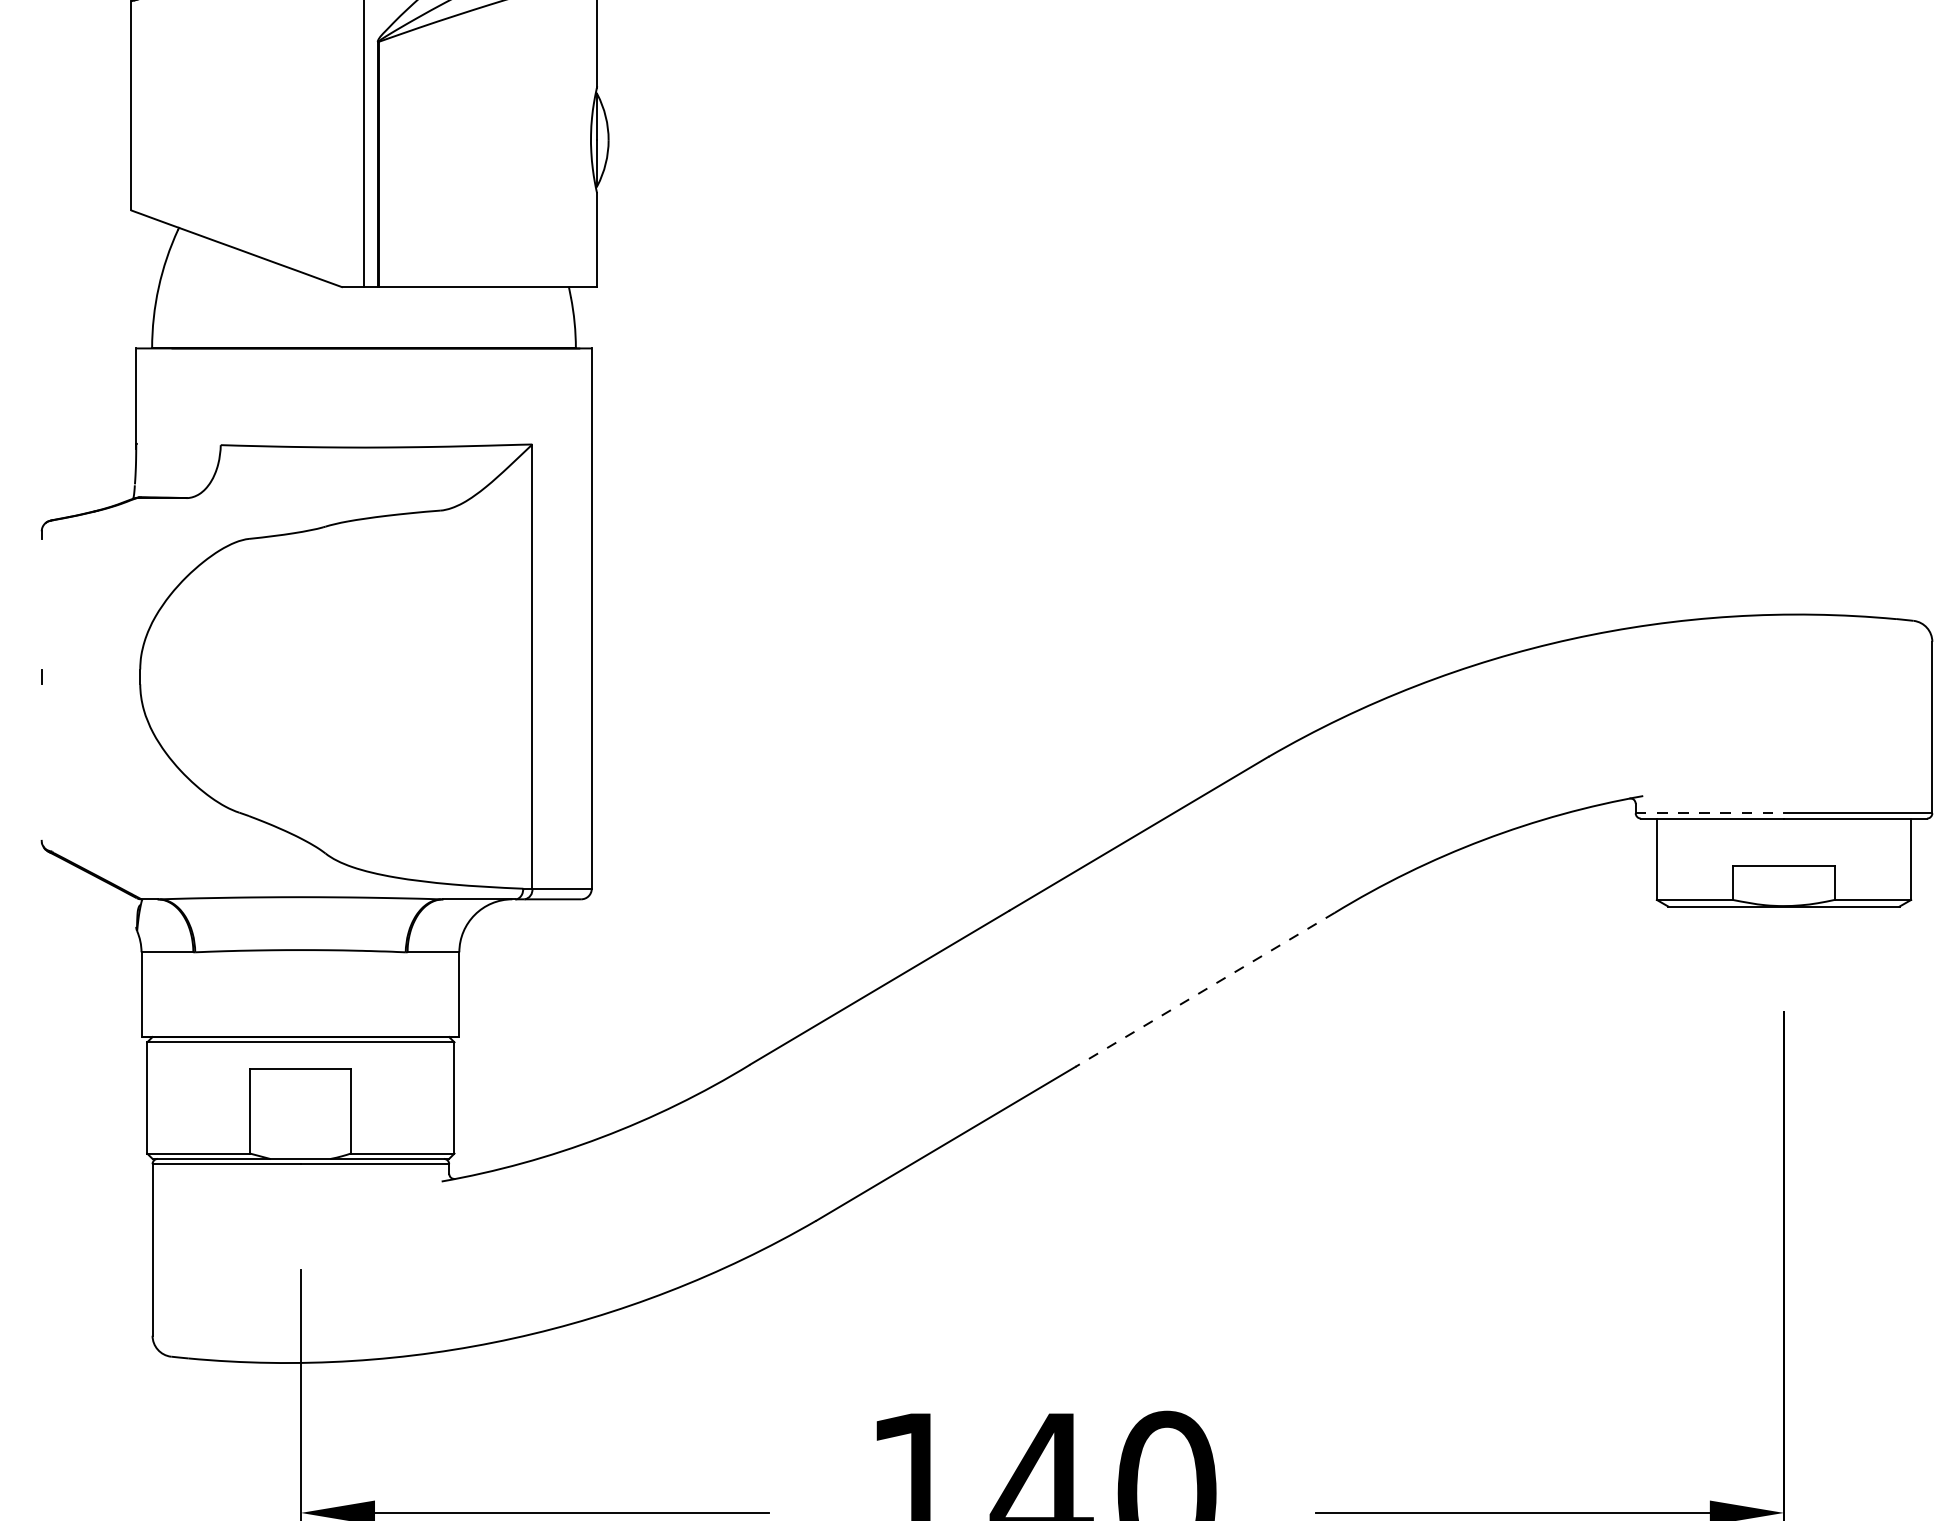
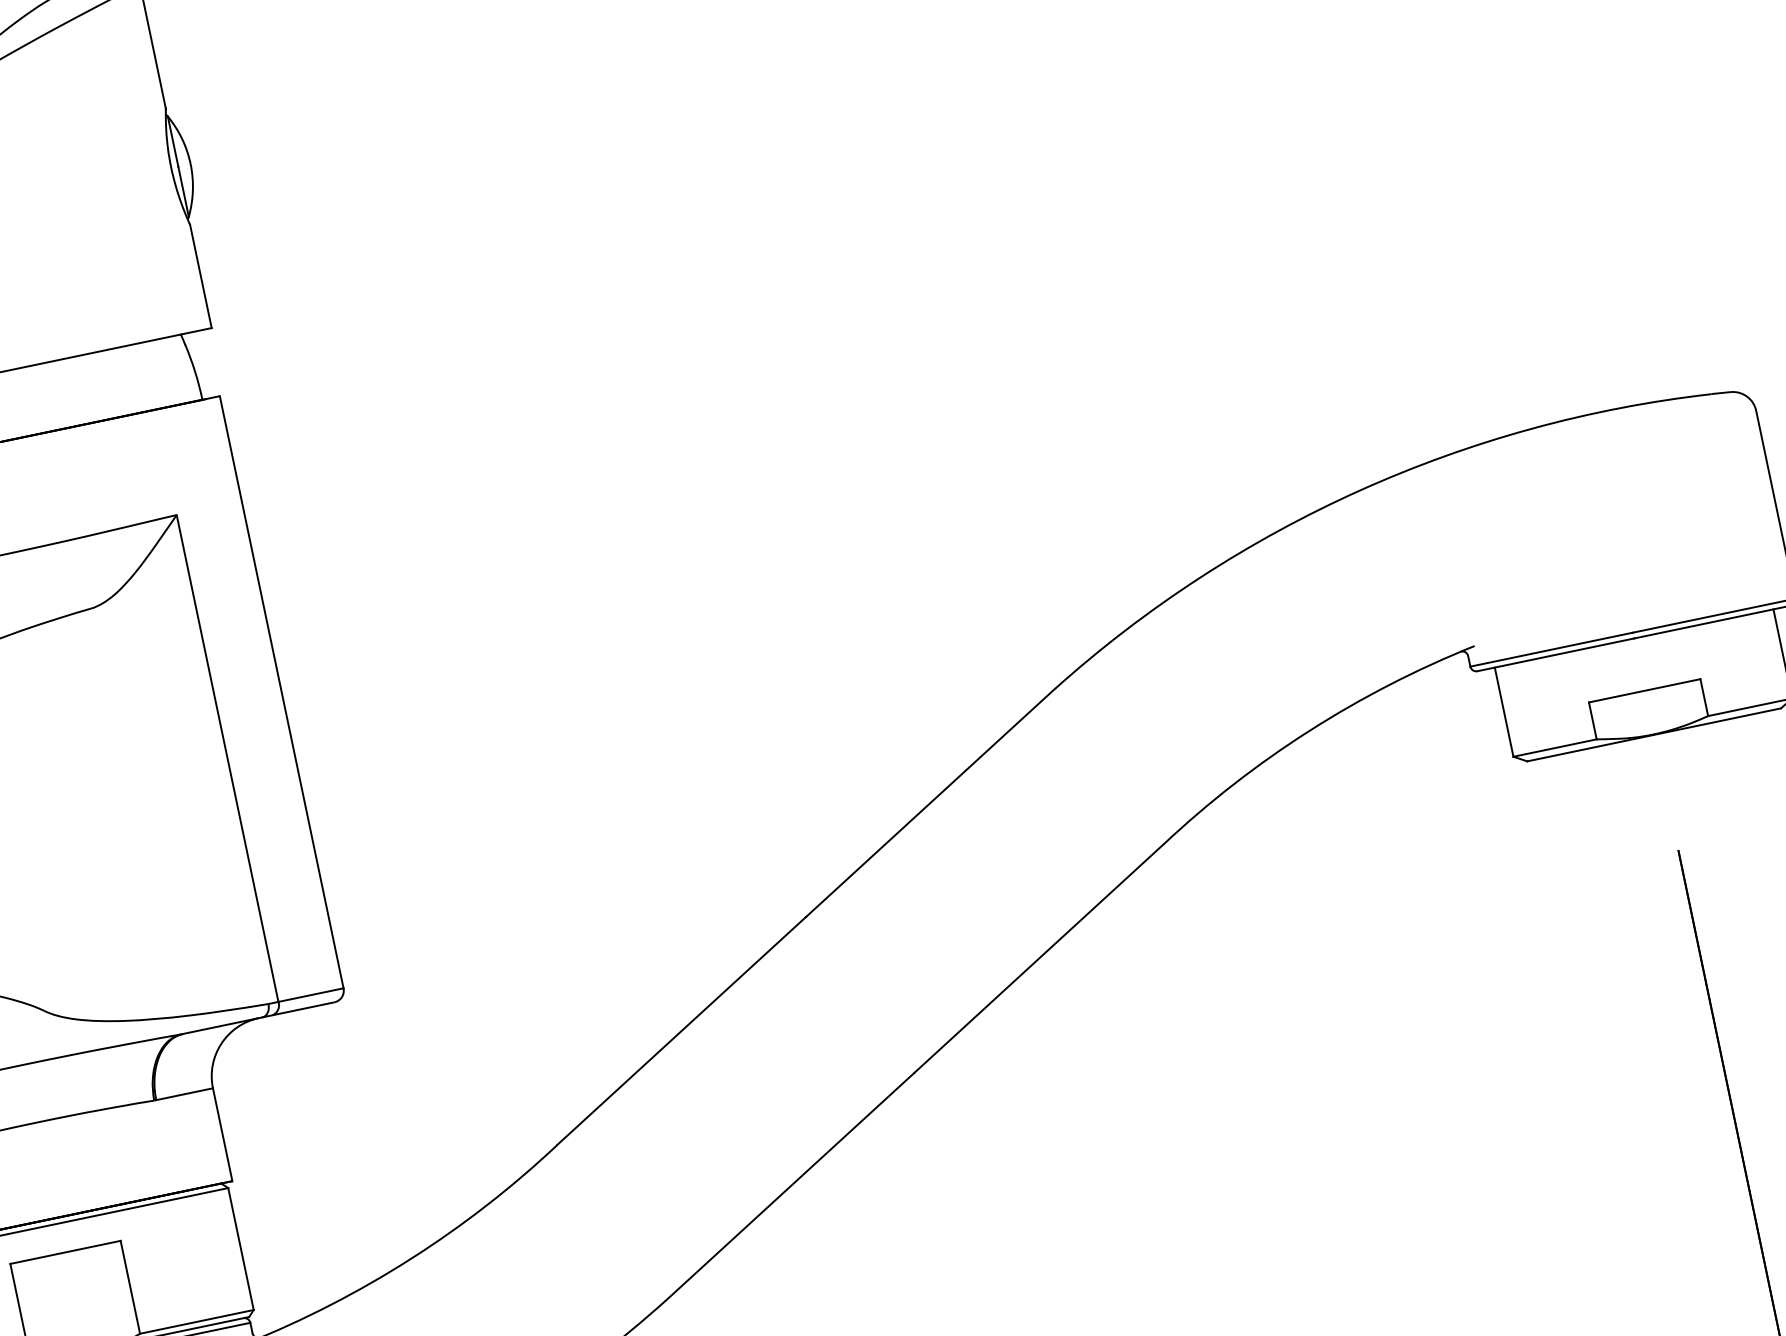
line: (1710, 813) -> (1552, 649), dashed -> solid
line: (1205, 989) -> (1039, 958), dashed -> solid

